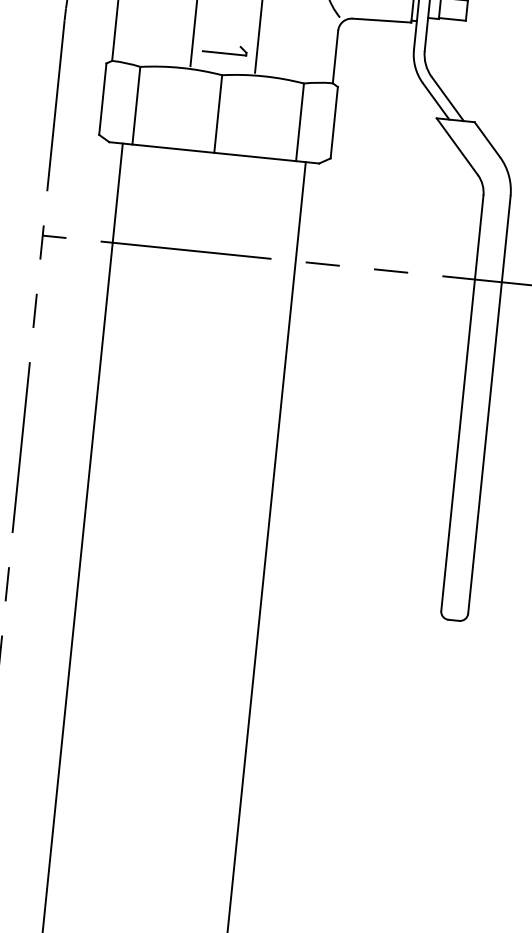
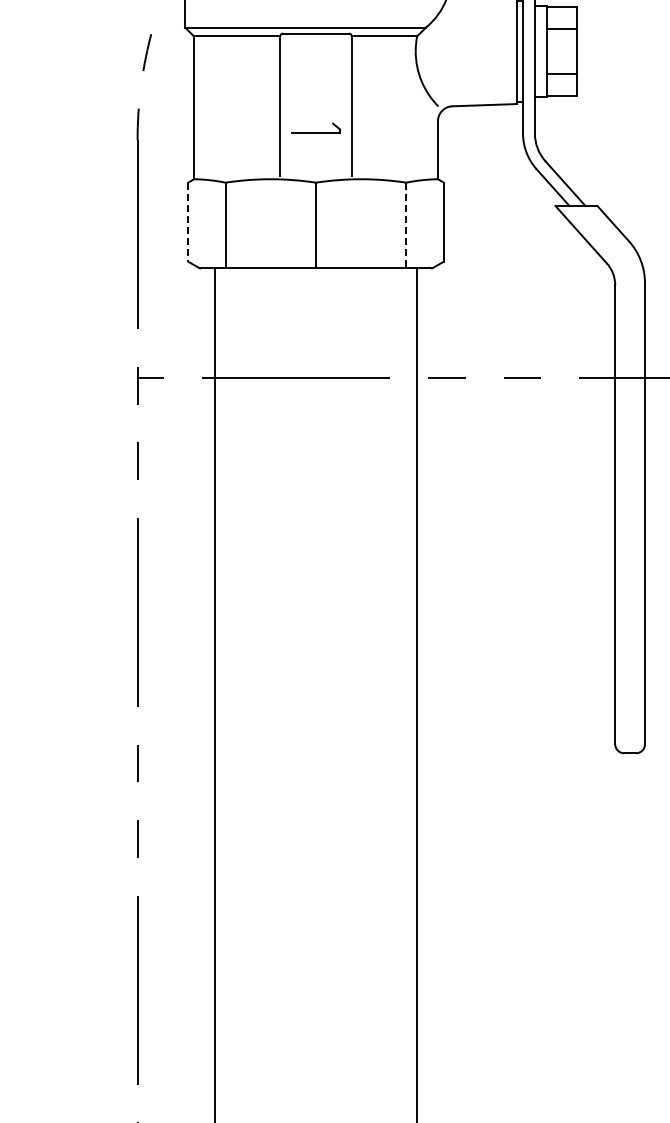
part: (225, 48) -> (316, 127), moved
line: (103, 99) -> (188, 222), solid -> dashed
line: (300, 122) -> (406, 225), solid -> dashed

